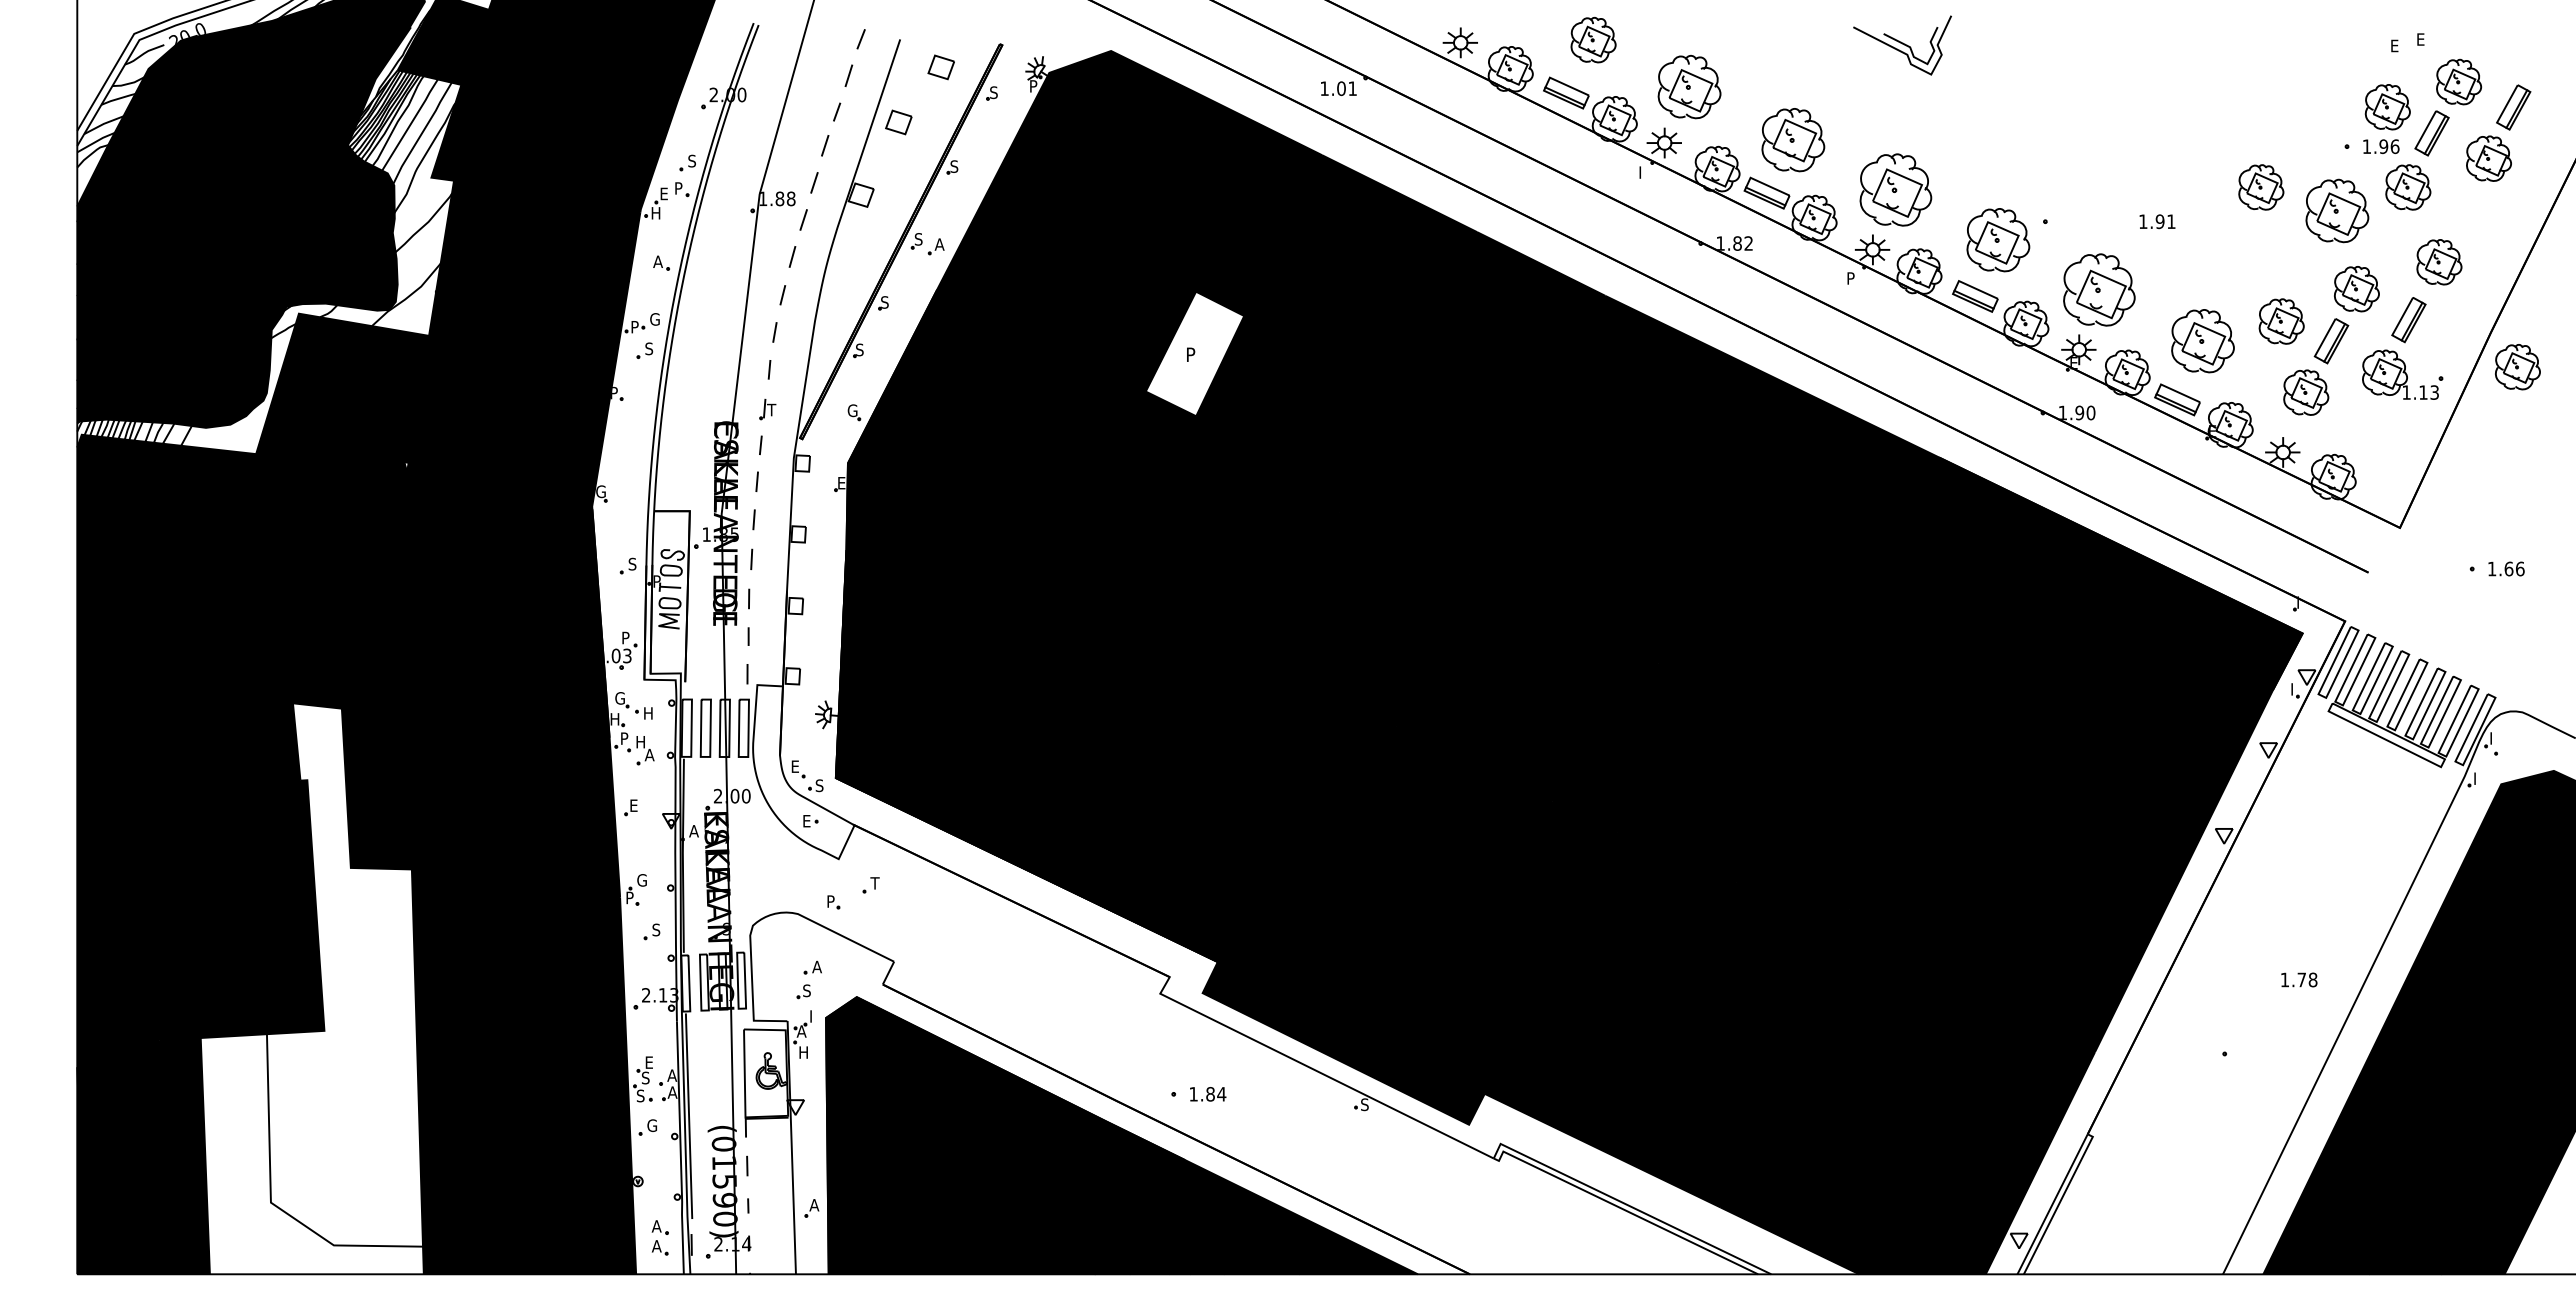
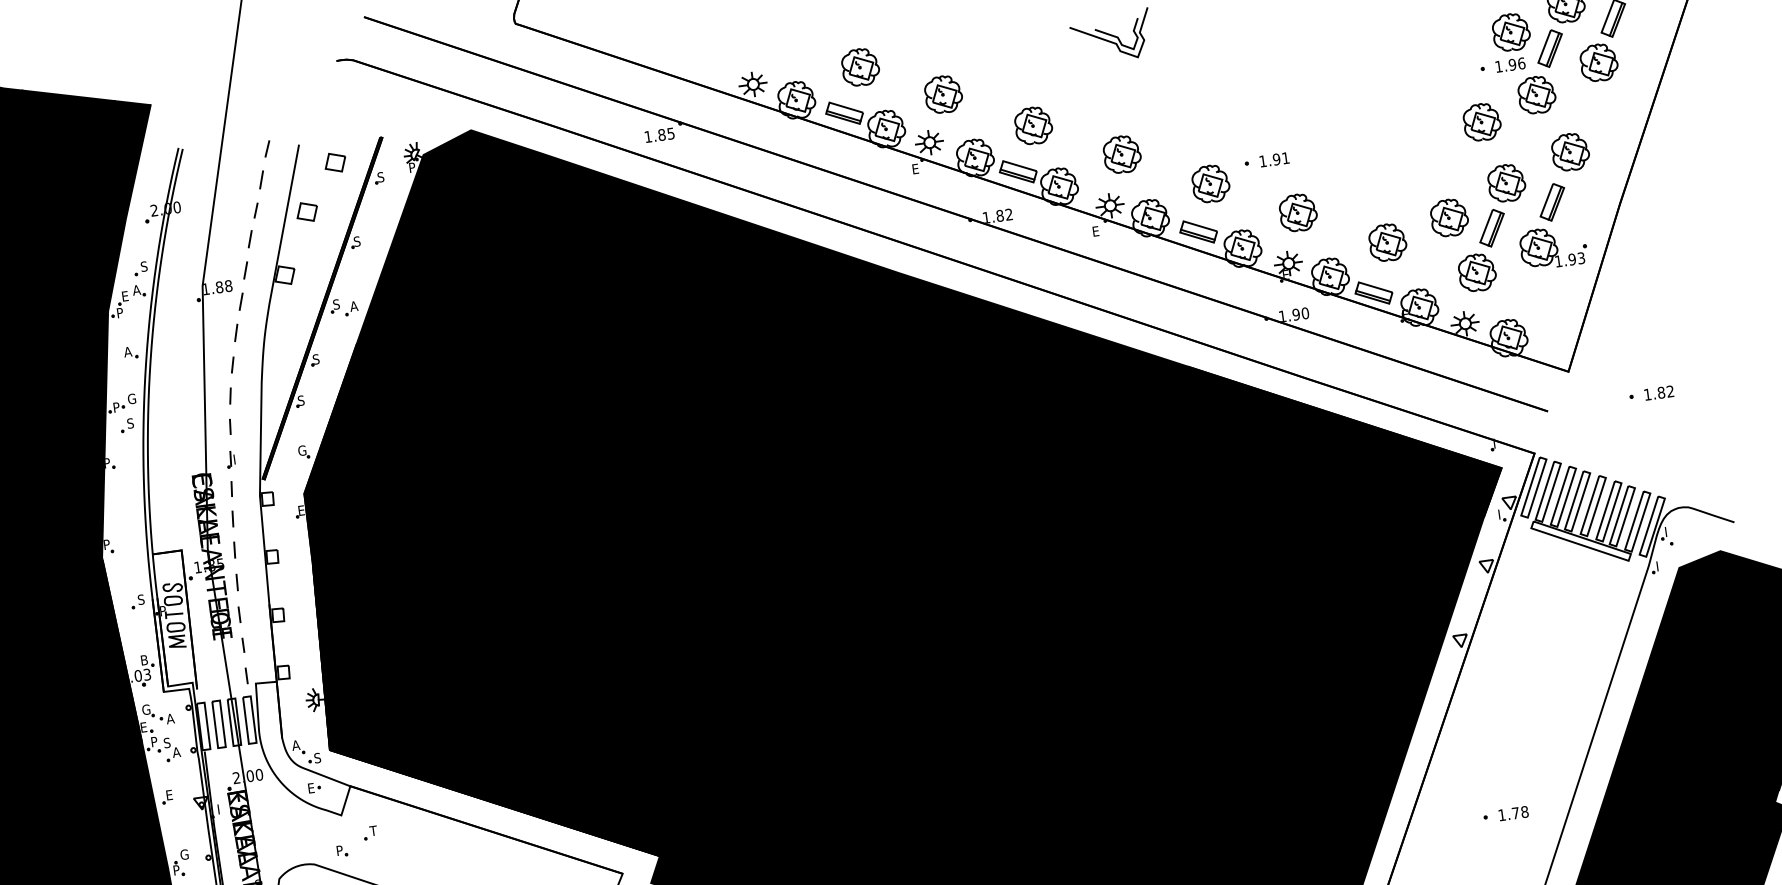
part: (1689, 86) -> (943, 94), size x0.71
text: (1346, 88) -> (665, 134), 1.01 -> 1.85
part: (1793, 139) -> (1033, 125), size x0.71
text: (1643, 172) -> (915, 168), I -> E
part: (2261, 187) -> (1418, 111), removed
text: (678, 188) -> (136, 290), P -> A
part: (1895, 189) -> (1121, 154), size x0.62
part: (2337, 211) -> (1482, 122), size x0.71
text: (656, 213) -> (121, 313), H -> P
text: (2157, 221) -> (1274, 159), moved
part: (1998, 240) -> (1211, 184), size x0.71
text: (1851, 278) -> (1096, 231), P -> E
part: (2099, 289) -> (1298, 212), size x0.62
part: (2202, 340) -> (1387, 242), size x0.71
fill: (1194, 353) -> (572, 365), added
part: (2517, 367) -> (1645, 228), removed
text: (2423, 392) -> (1572, 259), 1.13 -> 1.93
text: (771, 409) -> (236, 458), T -> I
text: (600, 491) -> (107, 544), G -> P
text: (2514, 568) -> (1665, 391), 1.66 -> 1.82
text: (627, 638) -> (145, 660), P -> B
text: (647, 713) -> (170, 718), H -> A
text: (615, 719) -> (144, 727), H -> E
text: (640, 741) -> (167, 742), H -> S
text: (795, 766) -> (295, 745), E -> A
text: (693, 831) -> (220, 809), A -> I
text: (2299, 979) -> (1513, 813), moved

